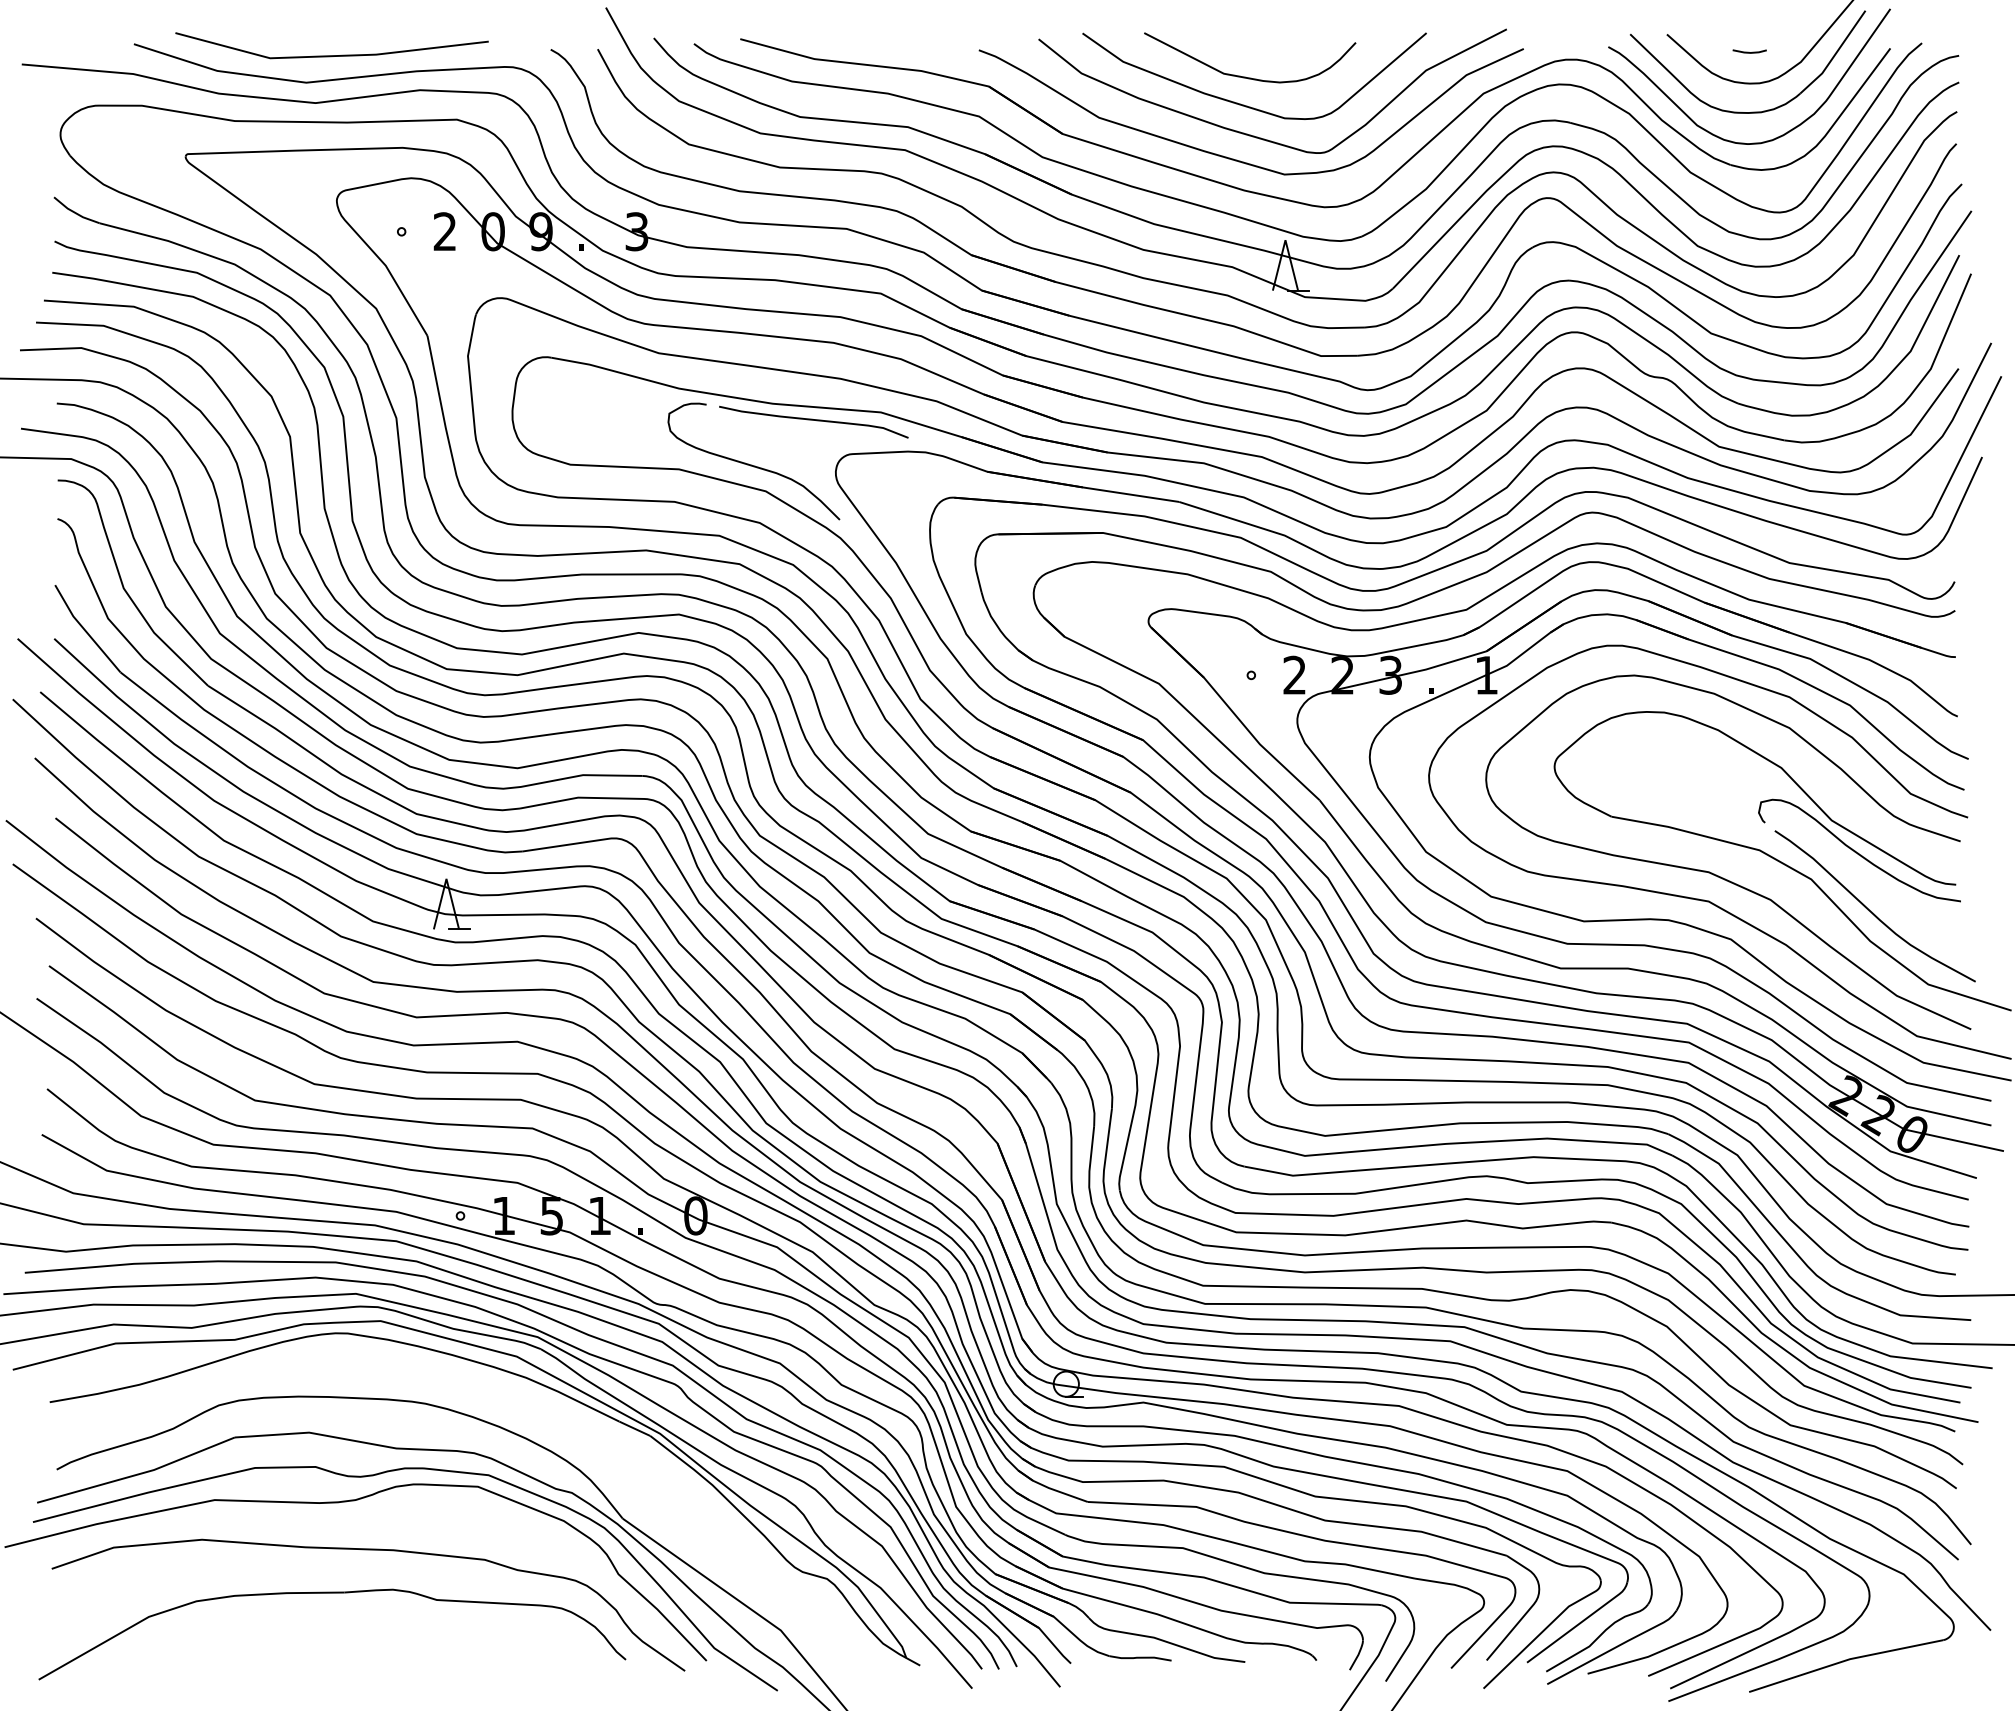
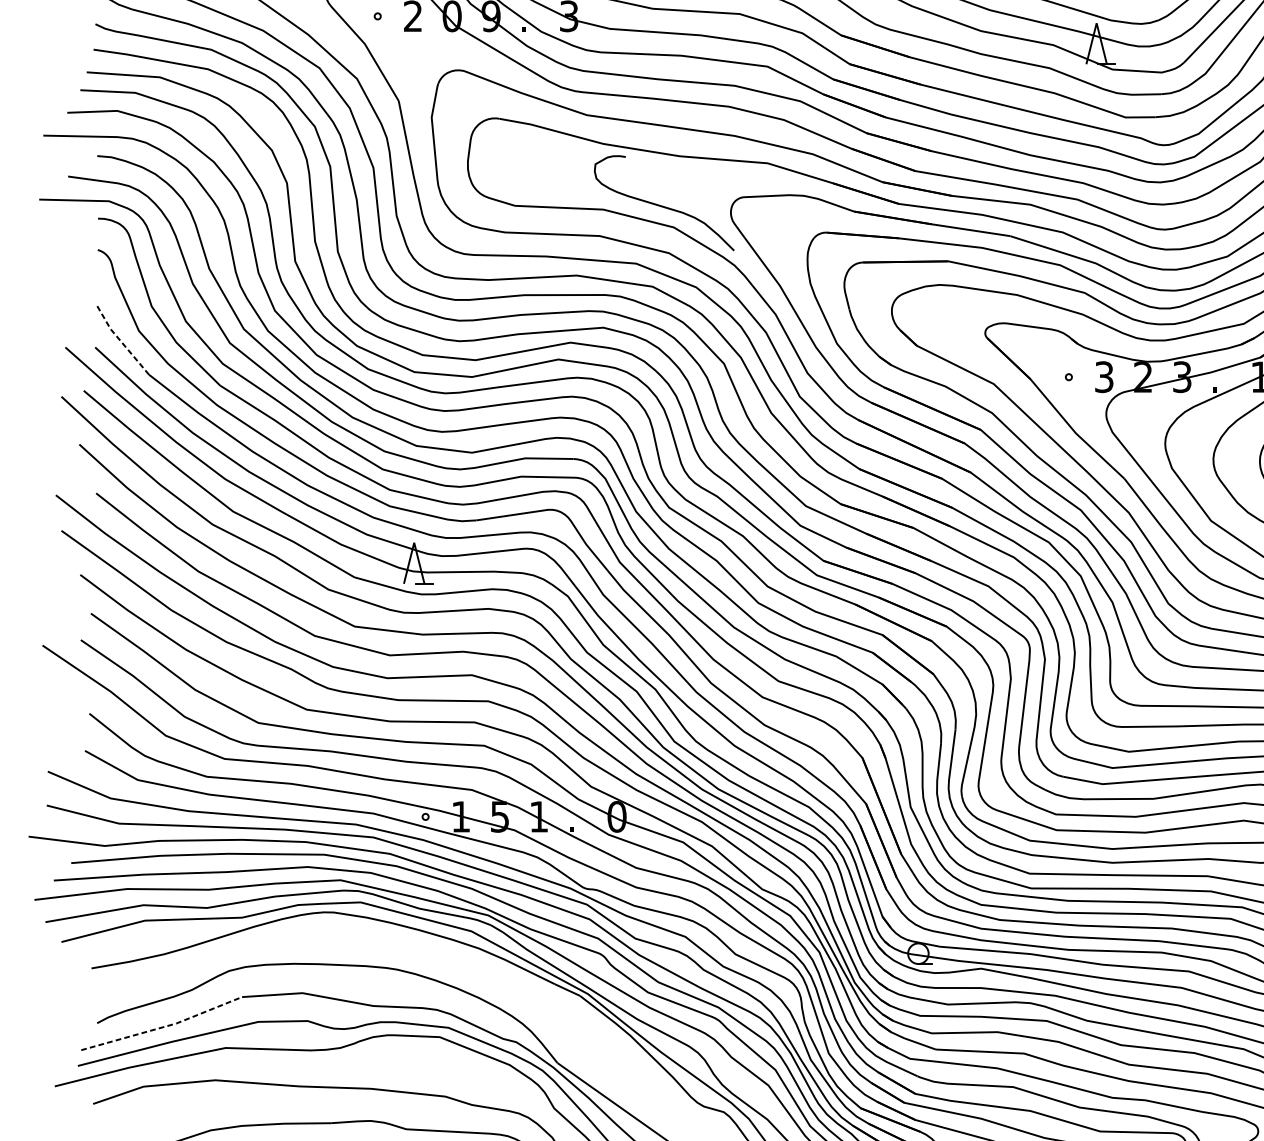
curve: (813, 420) -> (712, 169), removed
line: (84, 630) -> (119, 340), solid -> dashed
text: (1294, 675) -> (1103, 377), 2 -> 3
line: (138, 1474) -> (163, 1027), solid -> dashed

